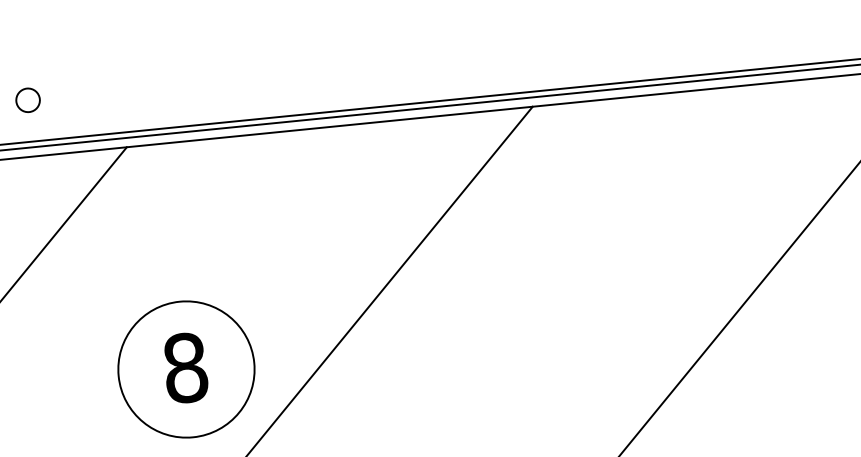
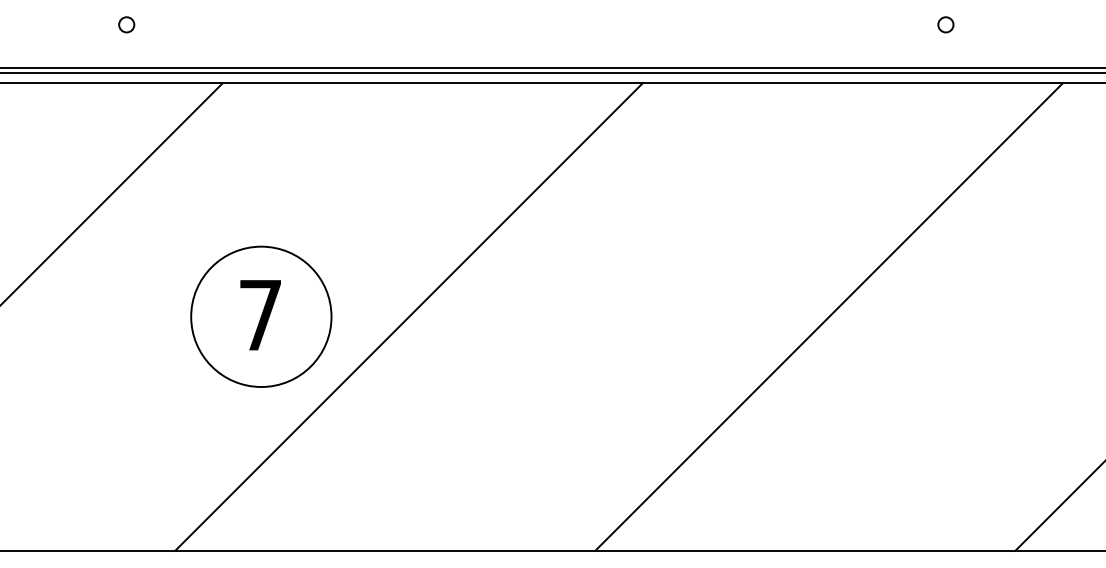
circle: (819, 21) -> (945, 24), added
circle: (27, 100) -> (126, 24), size x0.62
text: (185, 368) -> (260, 315), 8 -> 7

